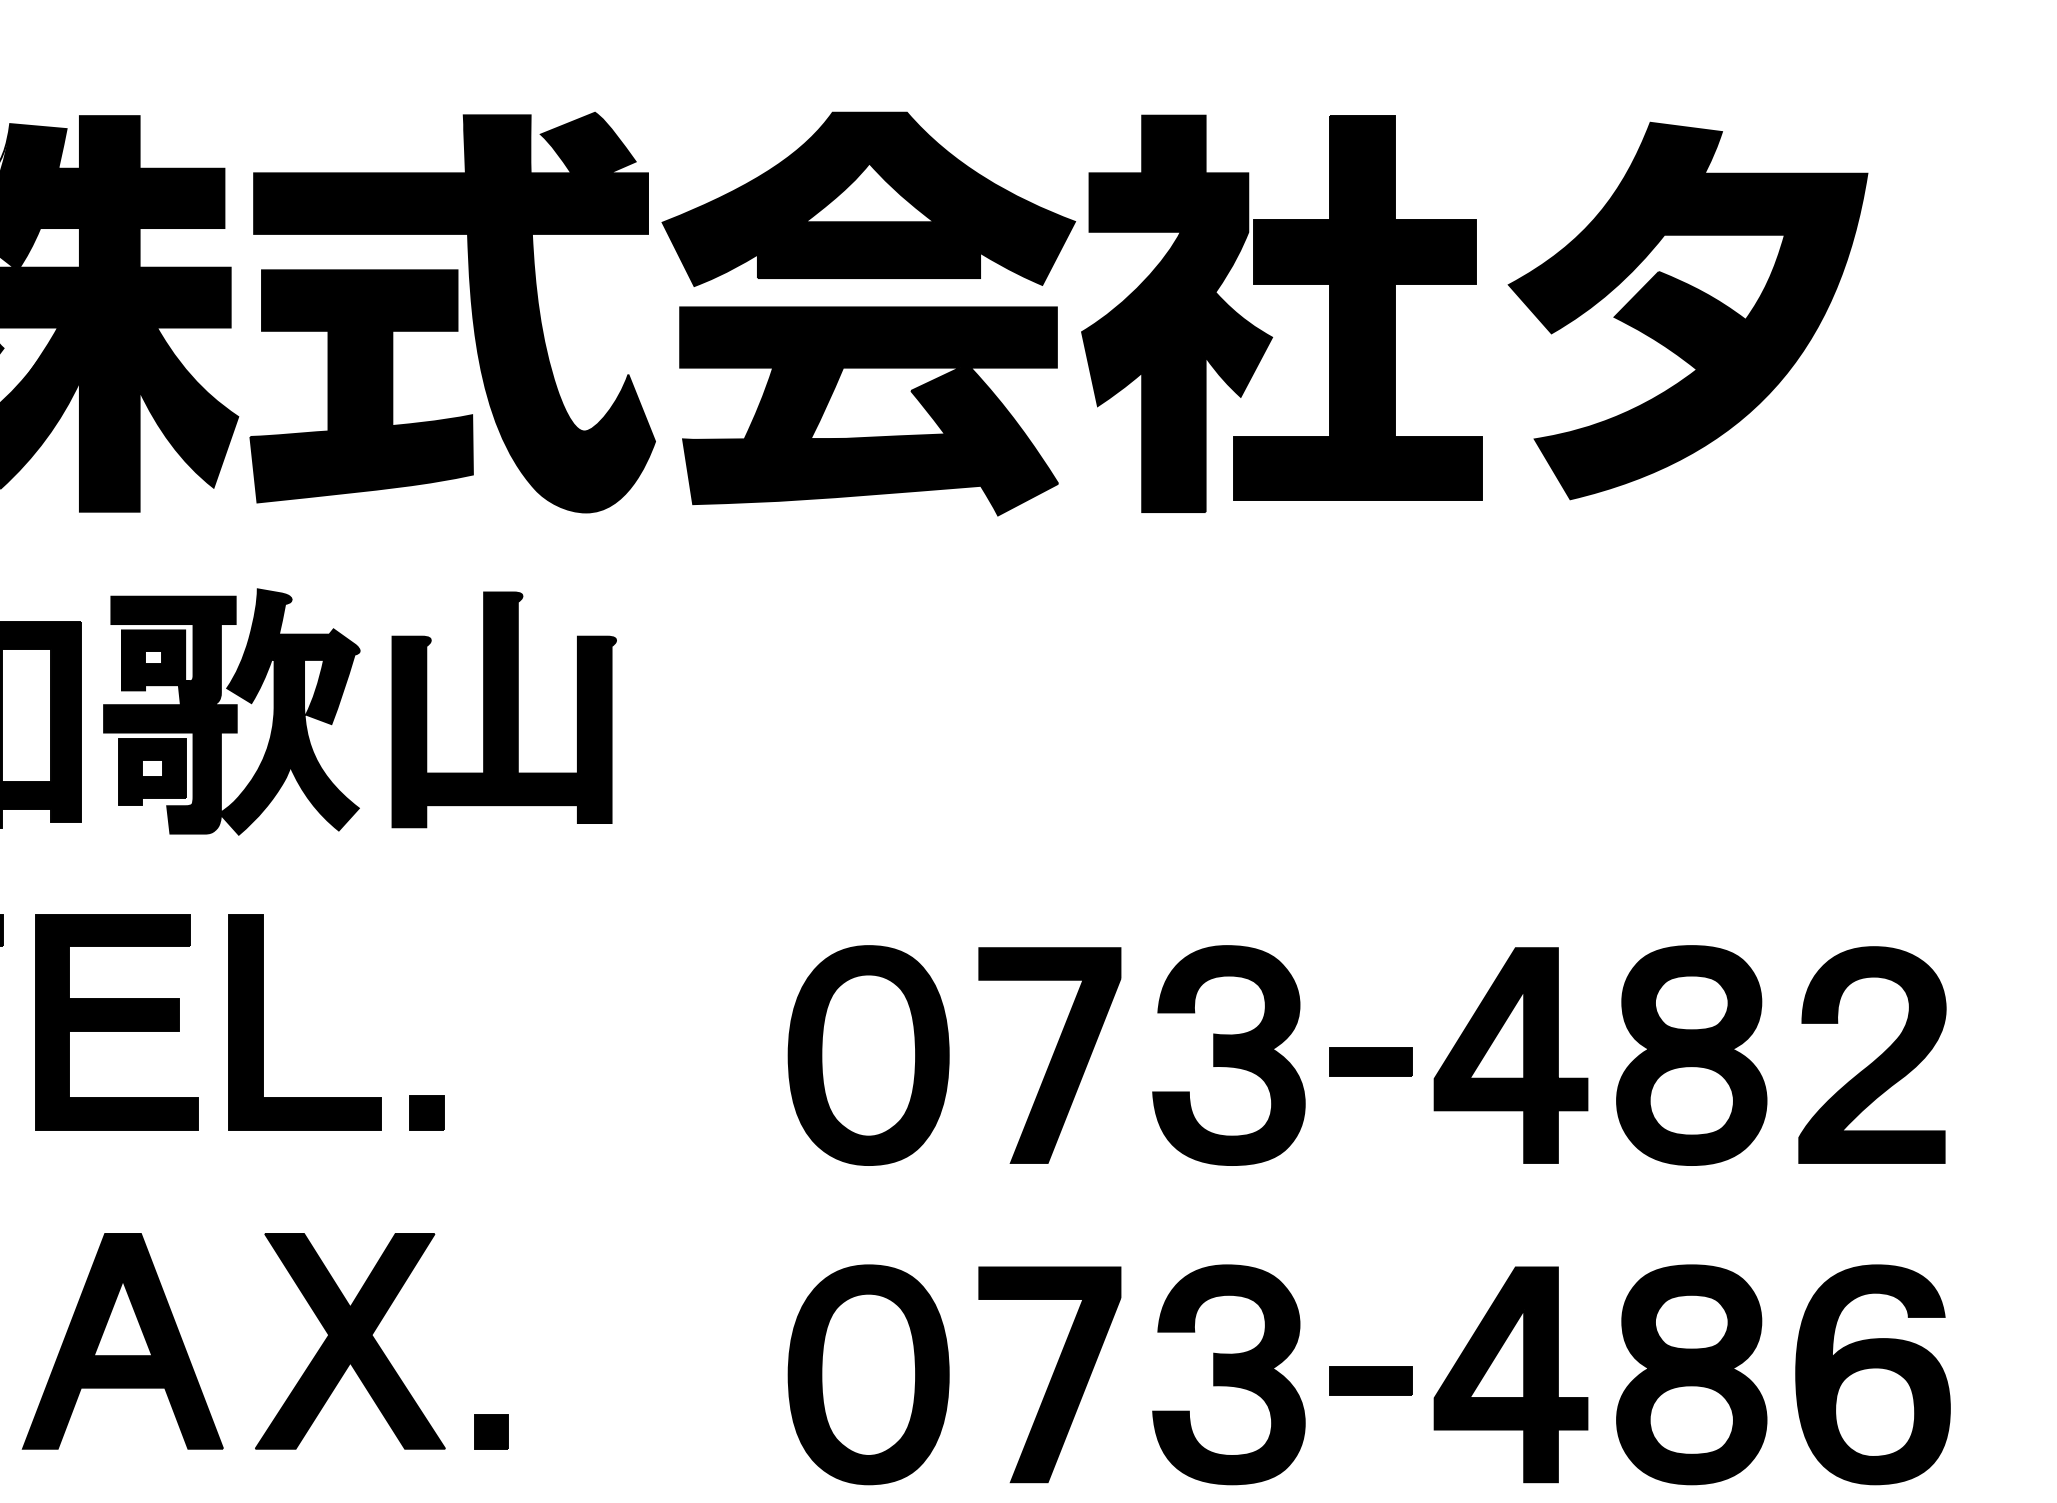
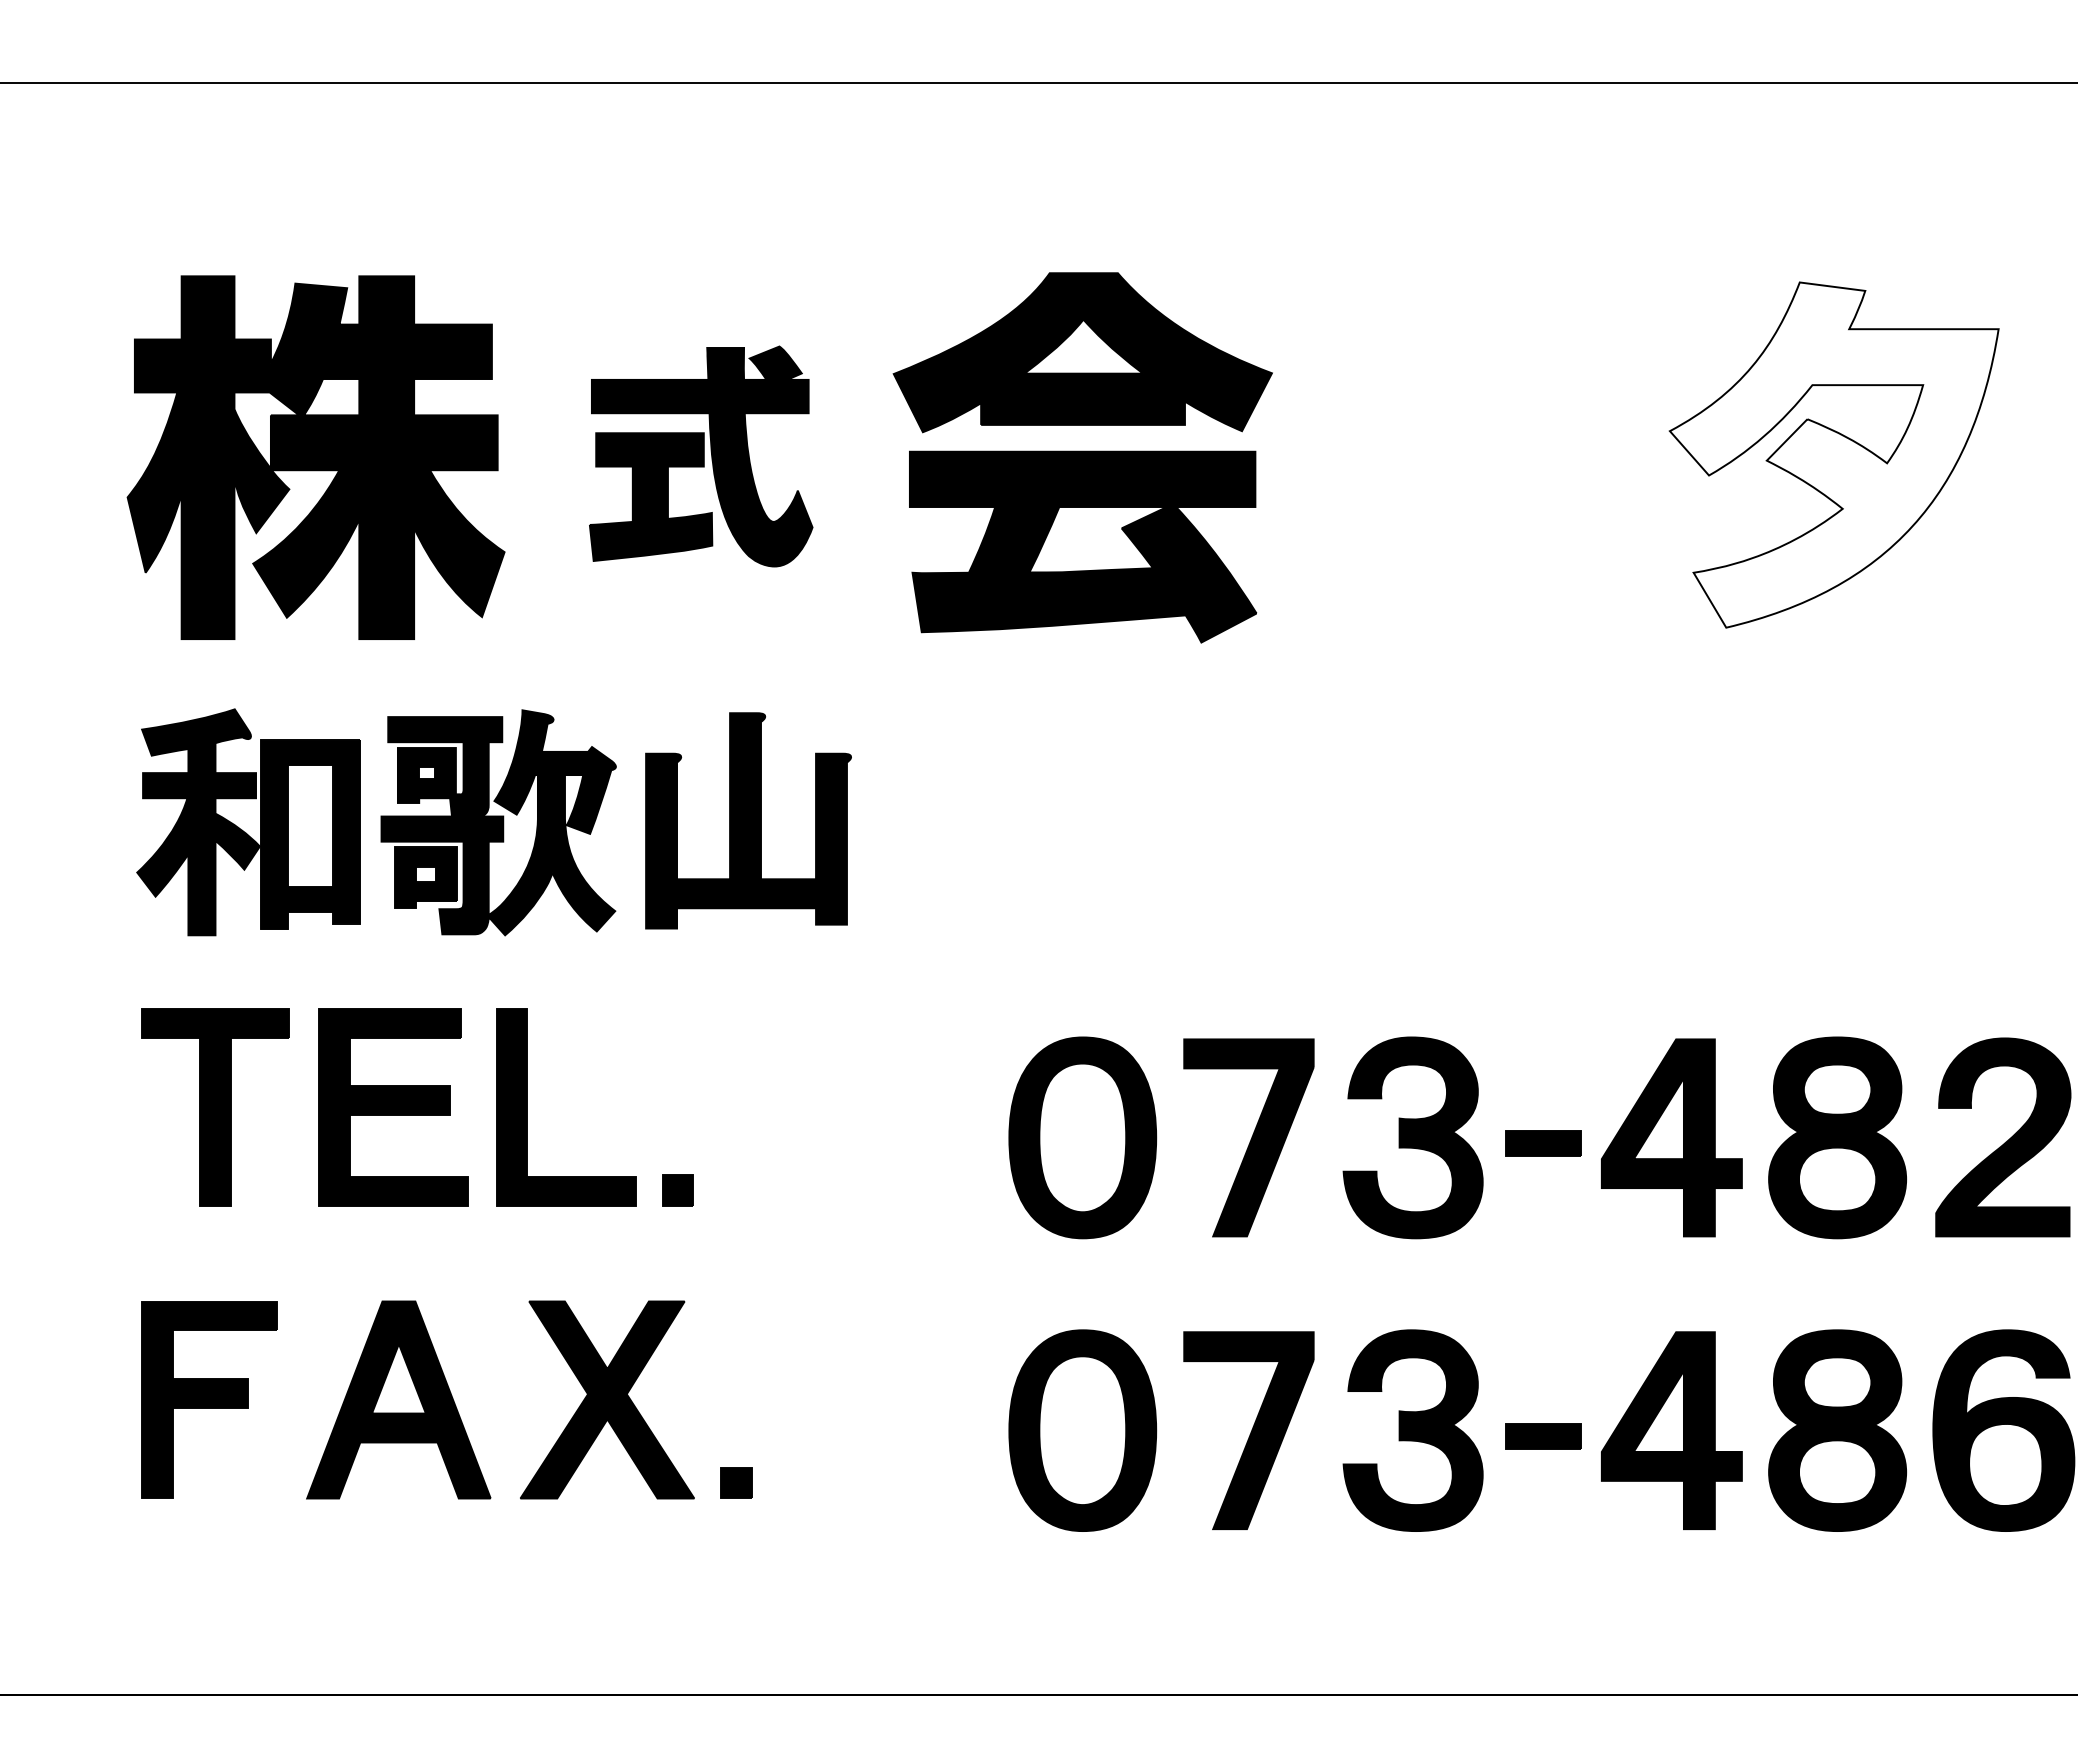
fill: (1687, 310) -> (1833, 454), removed
part: (451, 312) -> (700, 456), size x0.6
part: (1267, 333) -> (1448, 475), removed

